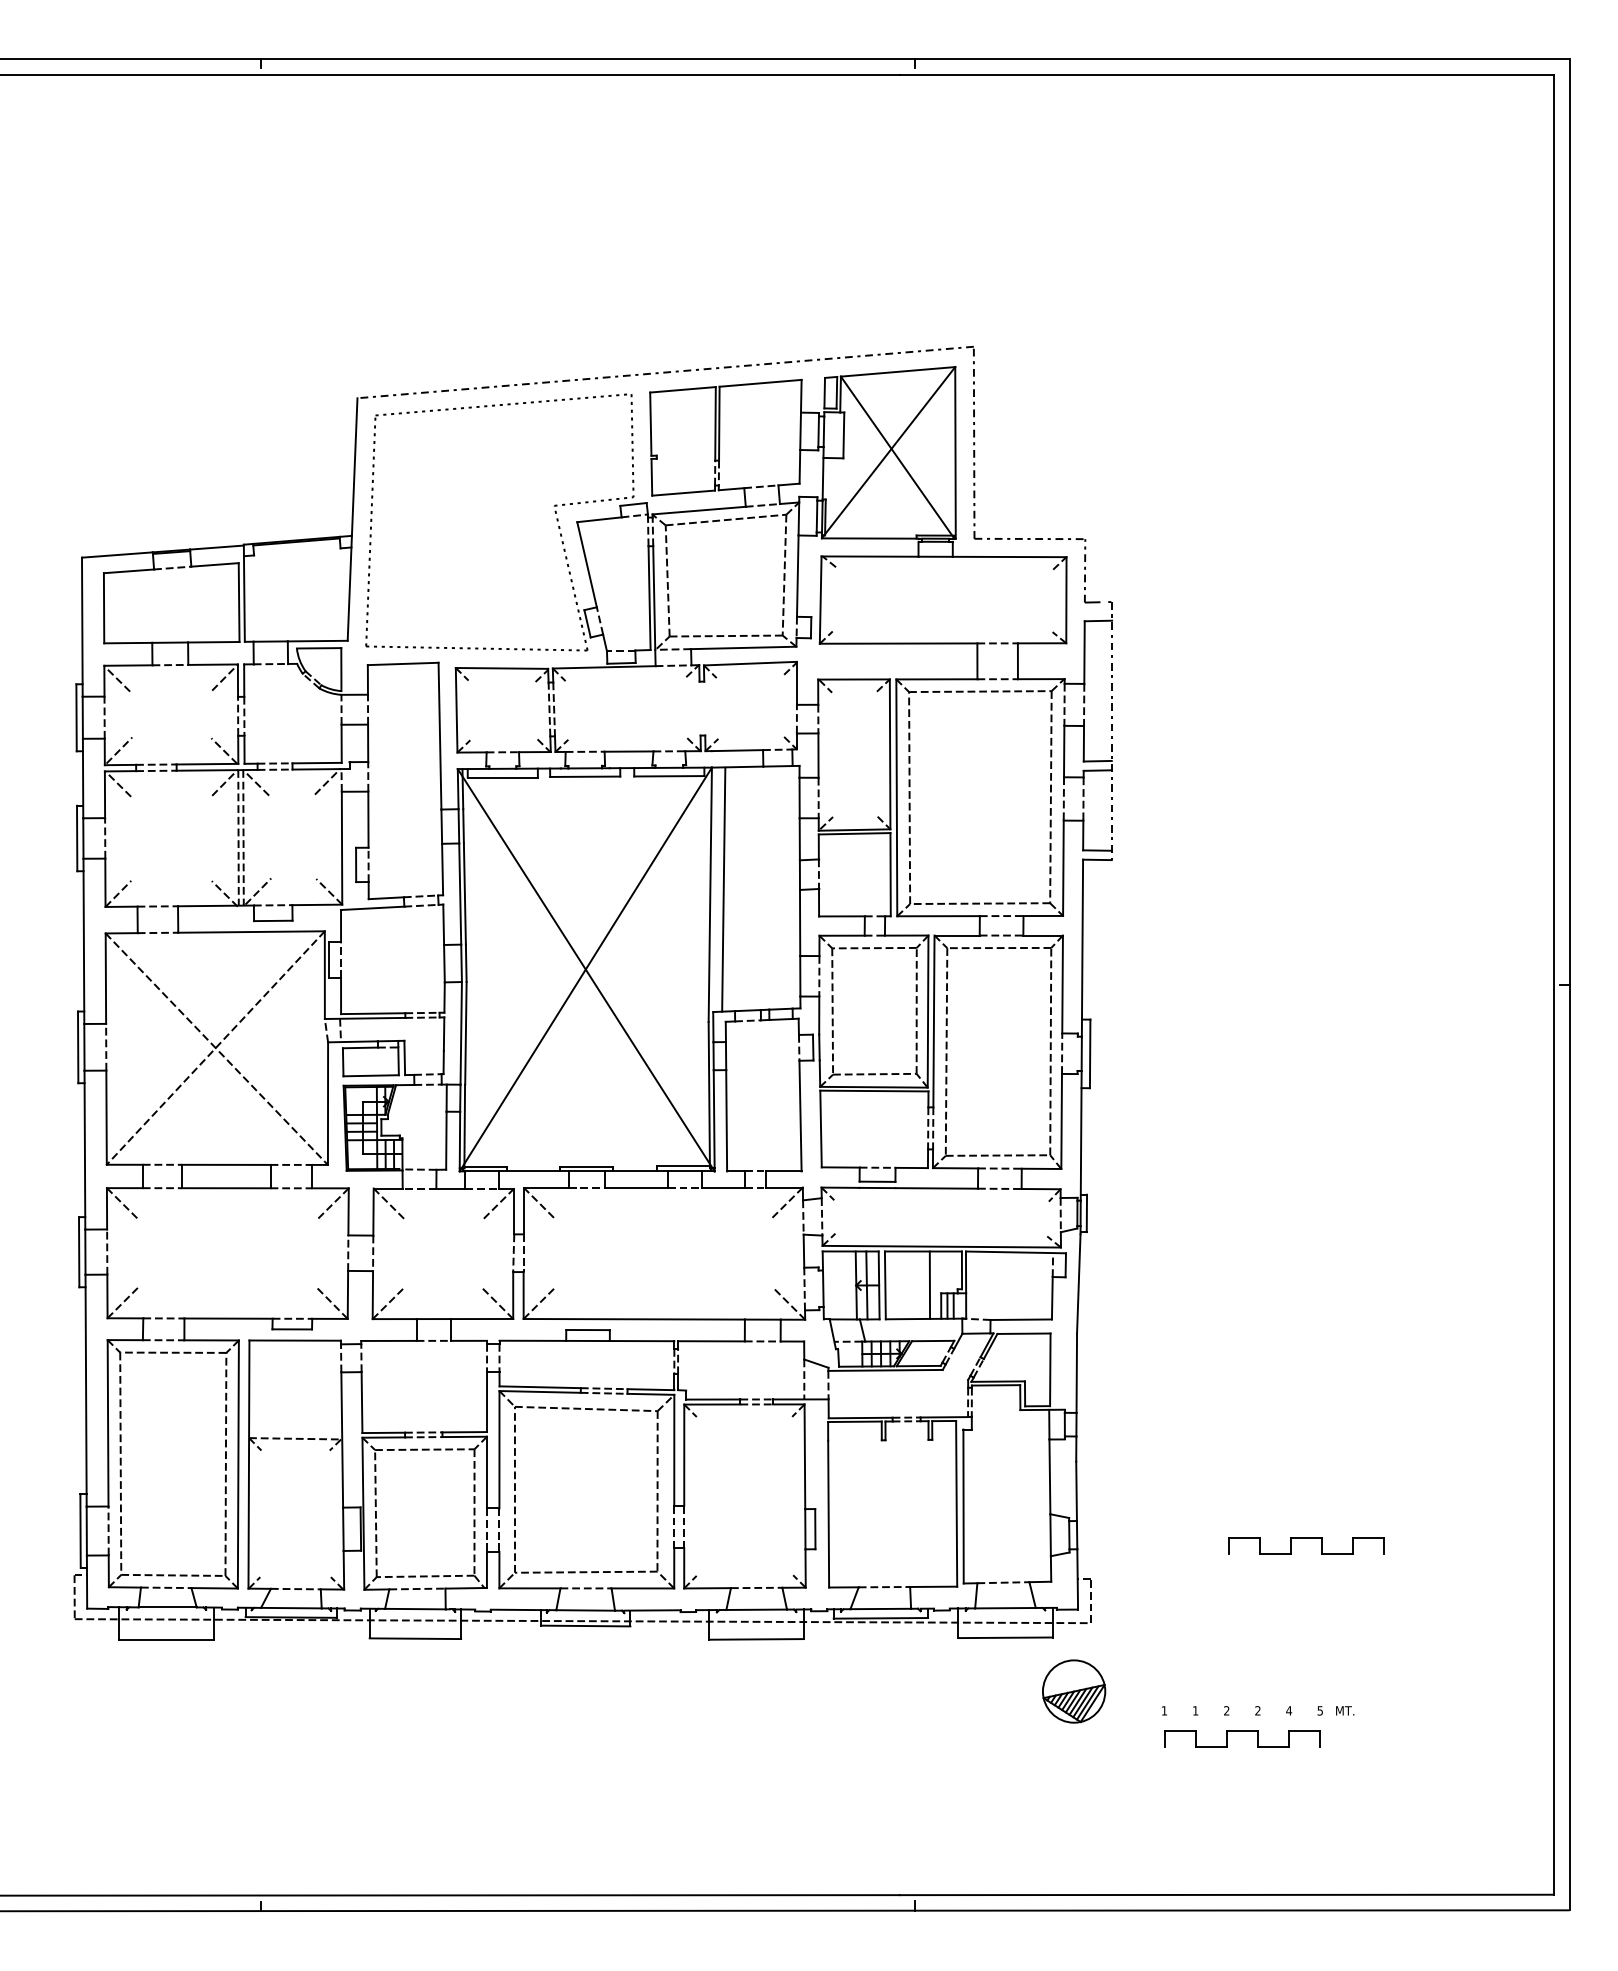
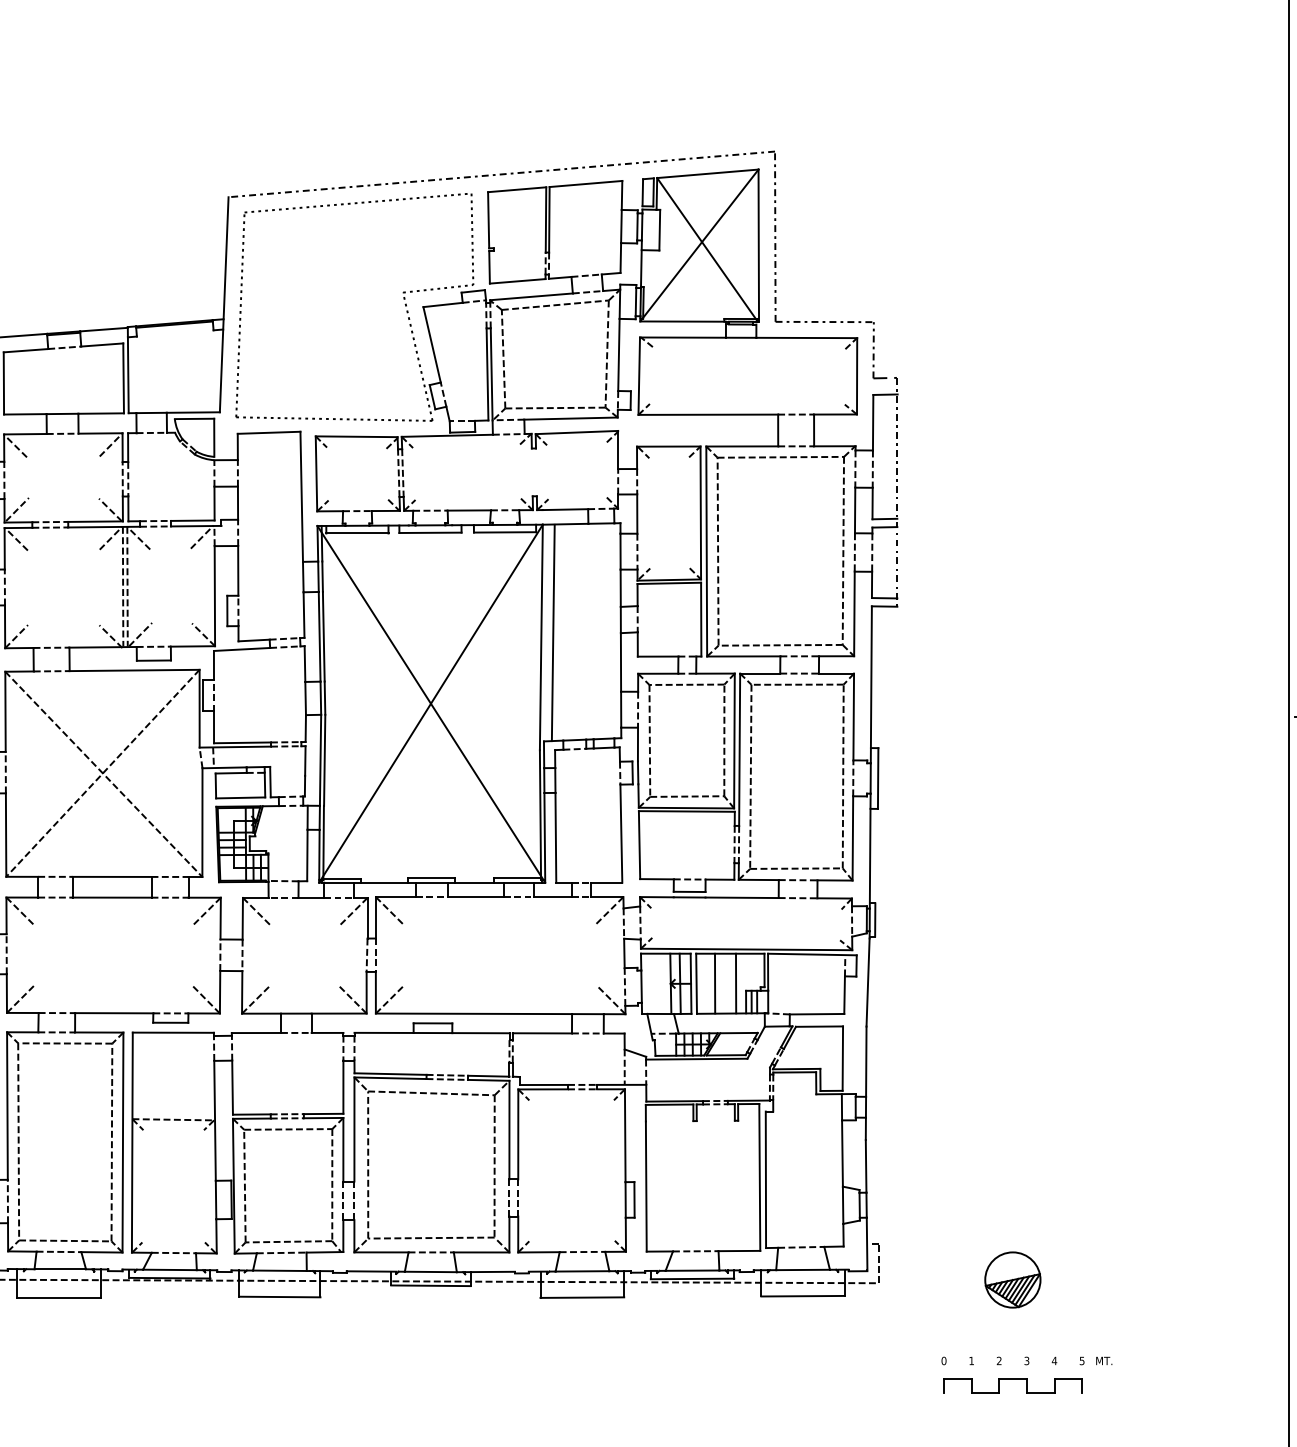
line: (906, 1284) -> (715, 982), added
part: (1306, 1538) -> (1069, 1208), removed
part: (1074, 1691) -> (1013, 1279), moved
text: (1164, 1710) -> (944, 1360), 1 -> 0
text: (1257, 1710) -> (1026, 1360), 2 -> 3

